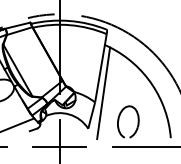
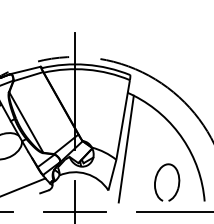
part: (137, 125) -> (177, 186), moved

